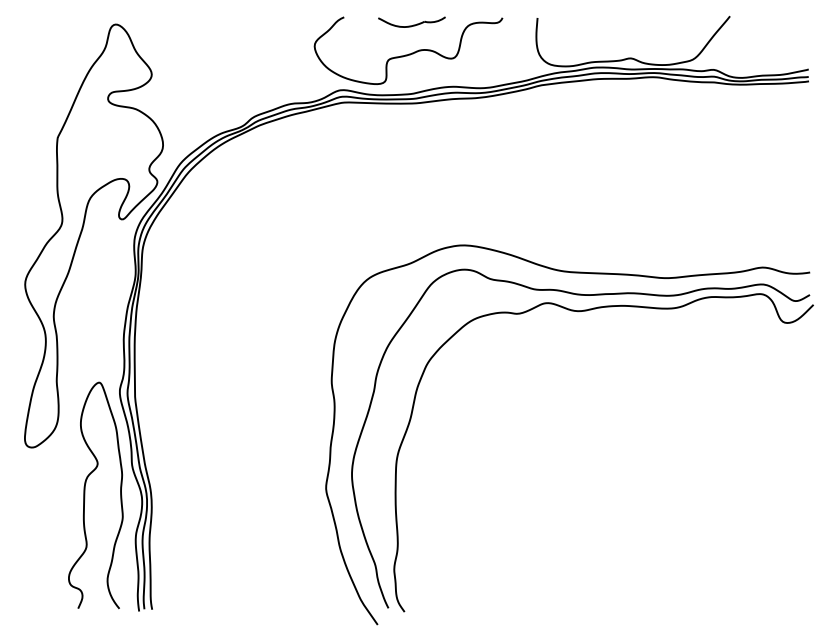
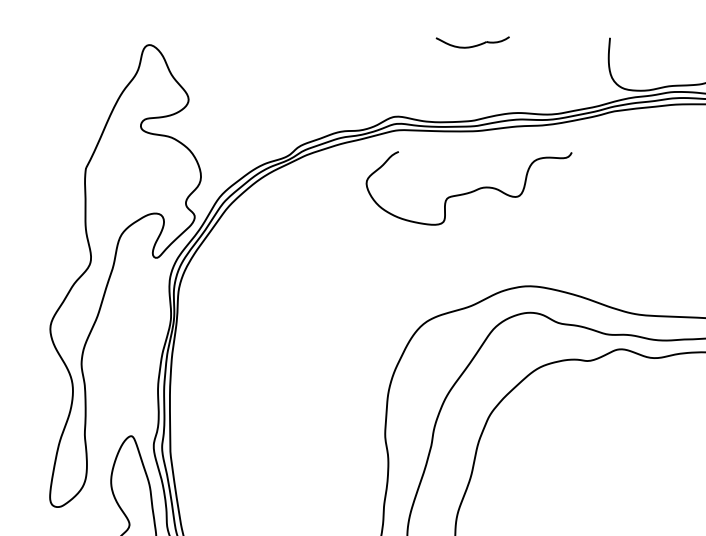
curve: (409, 53) -> (470, 191), moved

